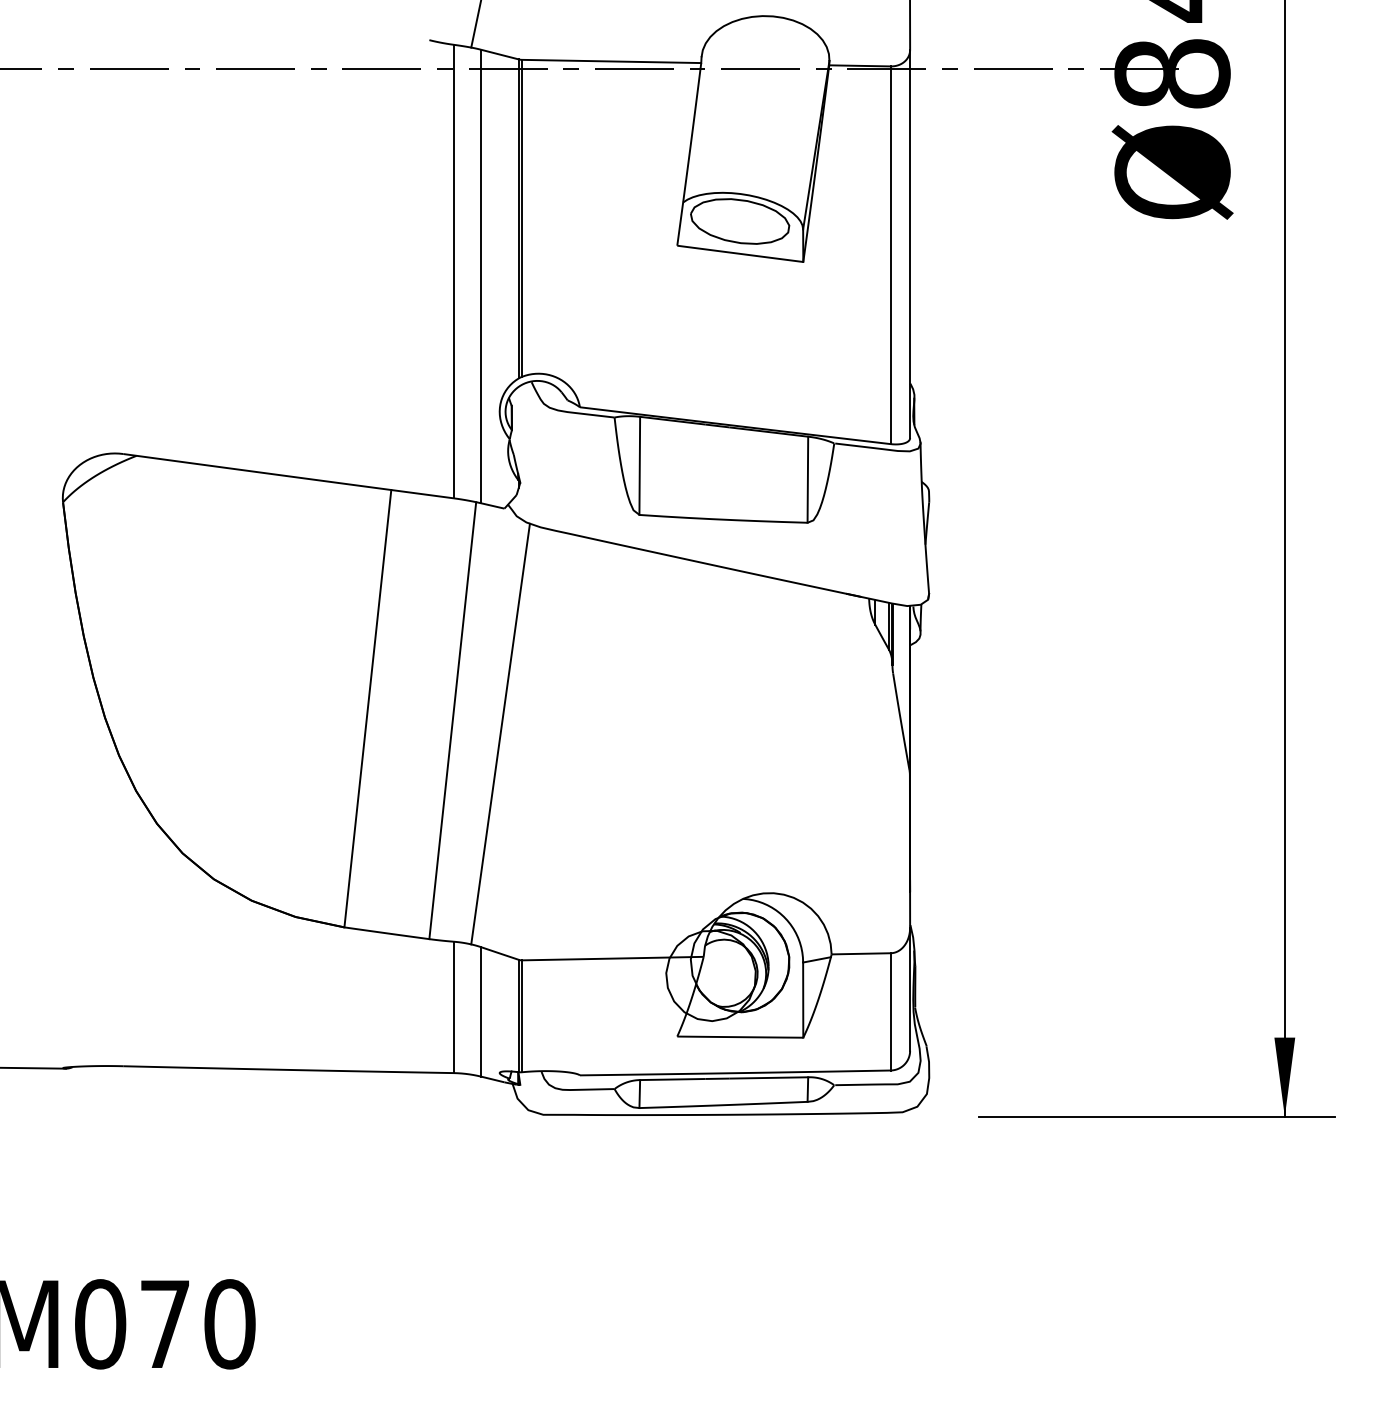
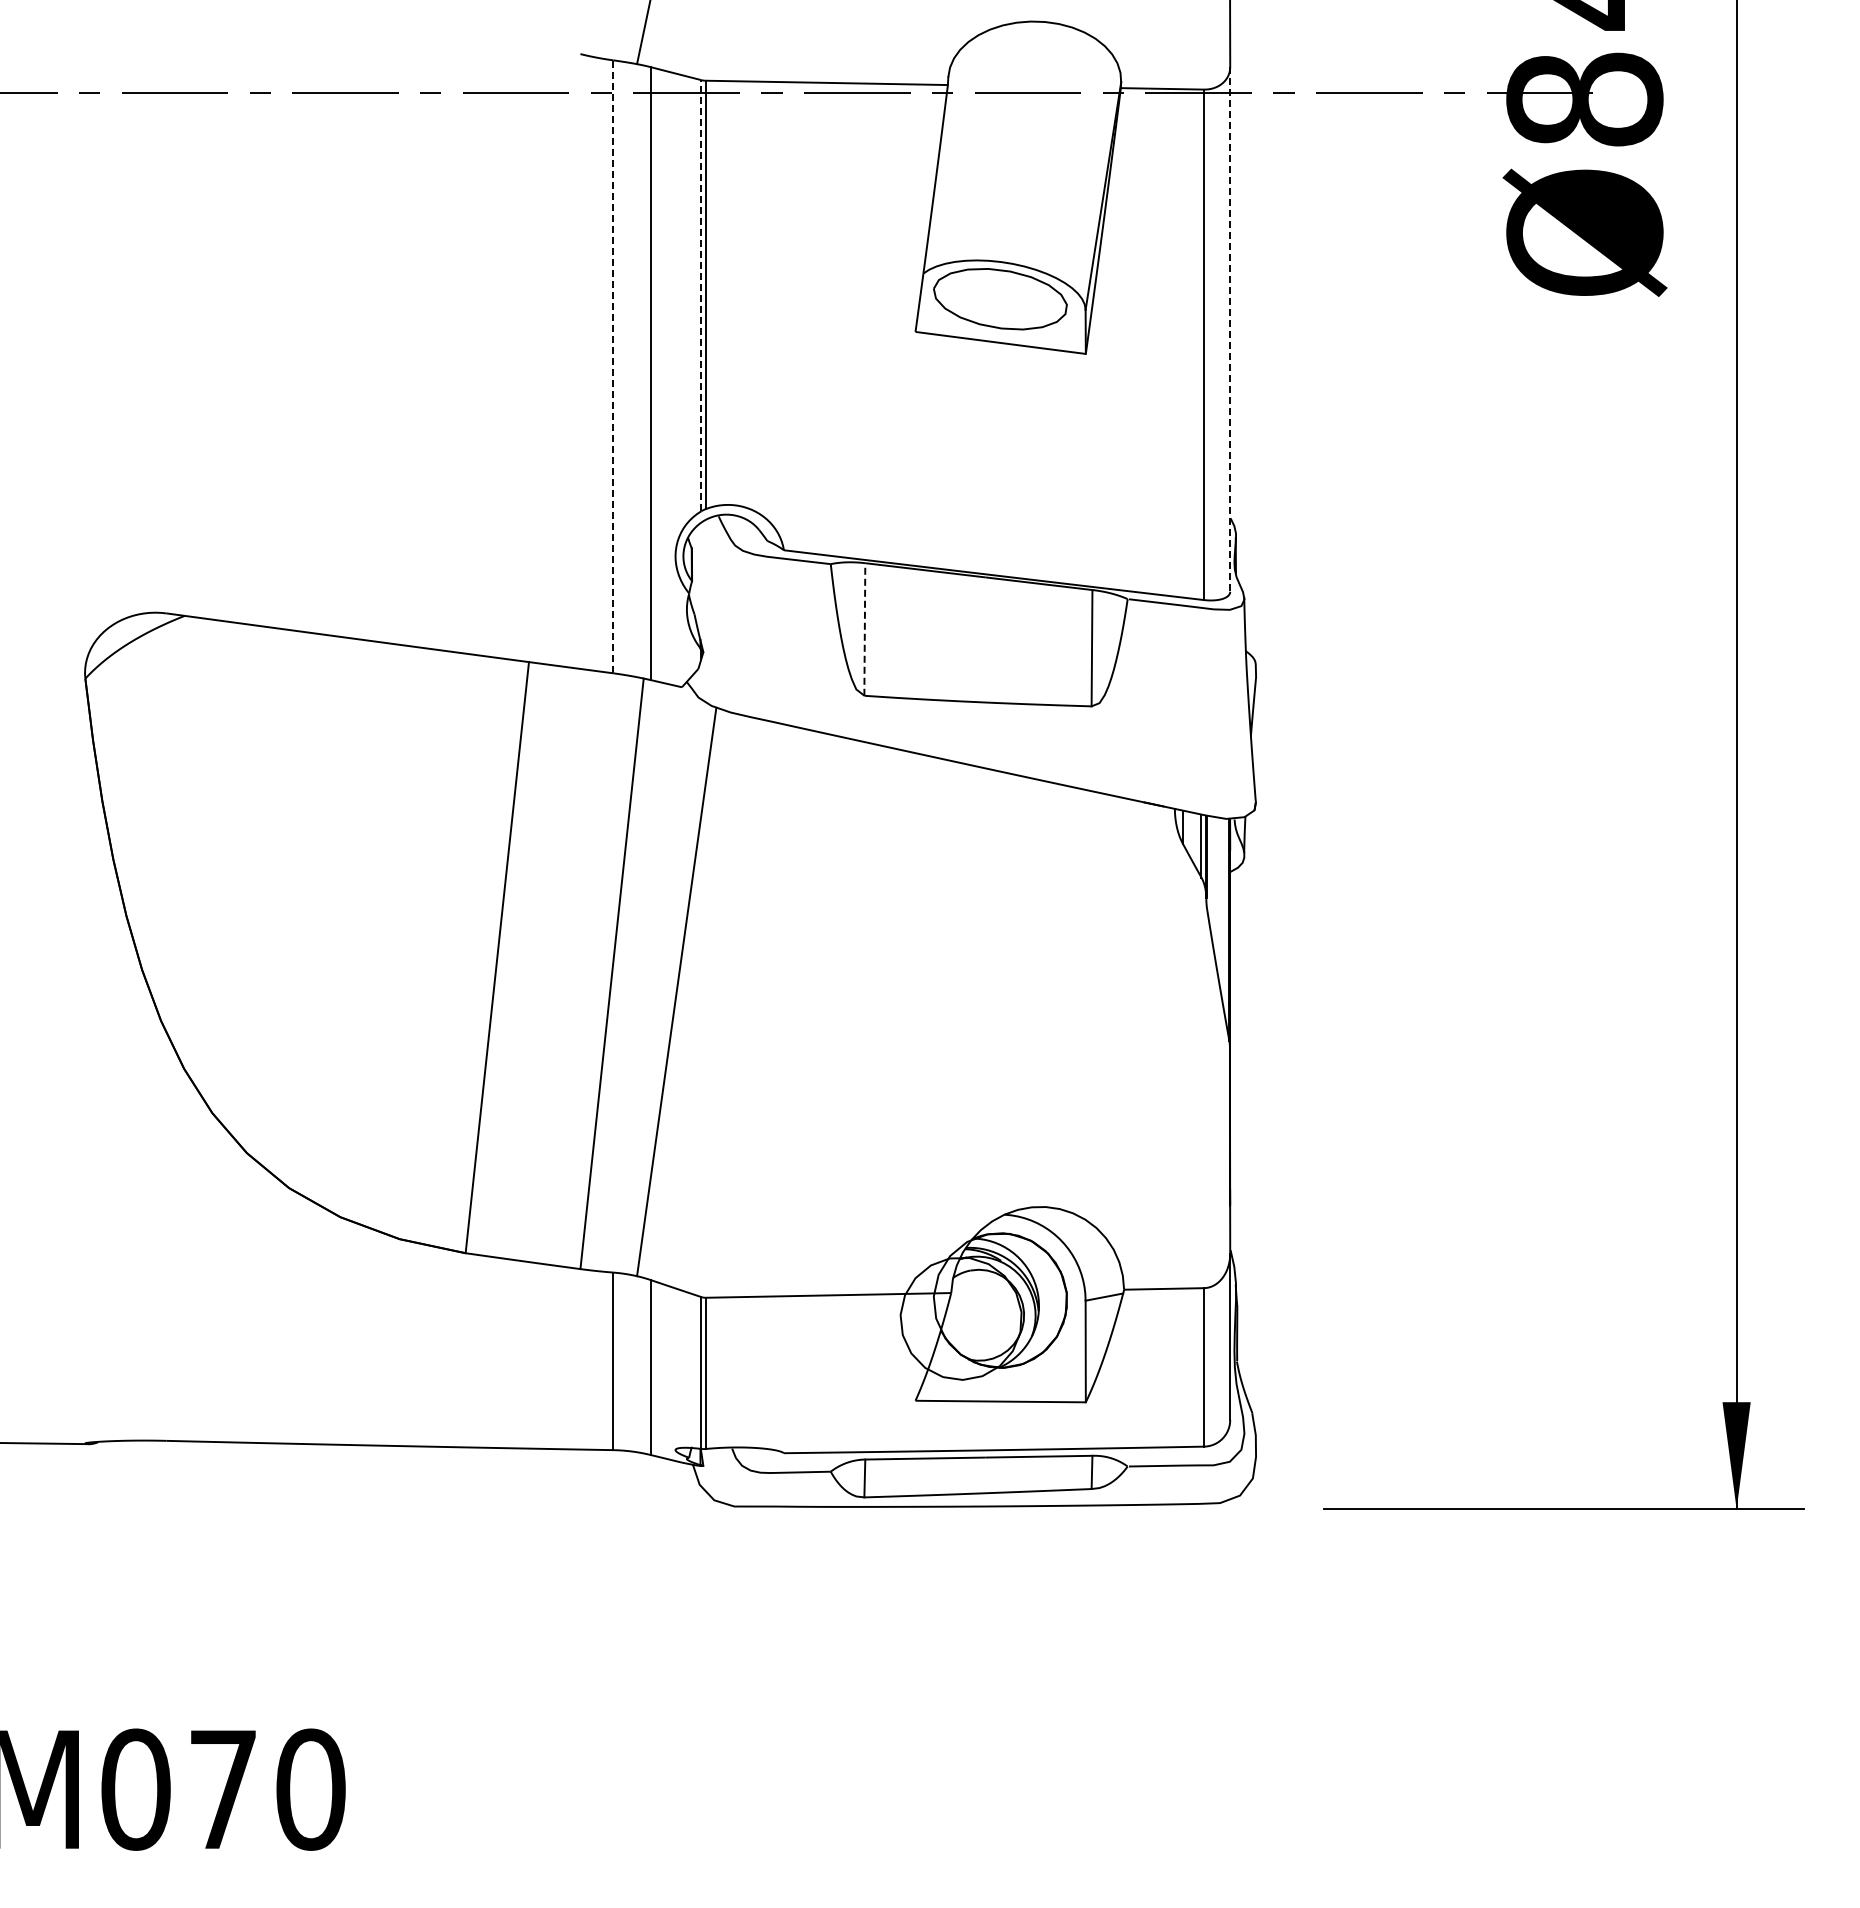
line: (518, 218) -> (701, 295), solid -> dashed
line: (910, 243) -> (1230, 329), solid -> dashed
line: (453, 271) -> (613, 366), solid -> dashed
line: (639, 465) -> (864, 629), solid -> dashed

